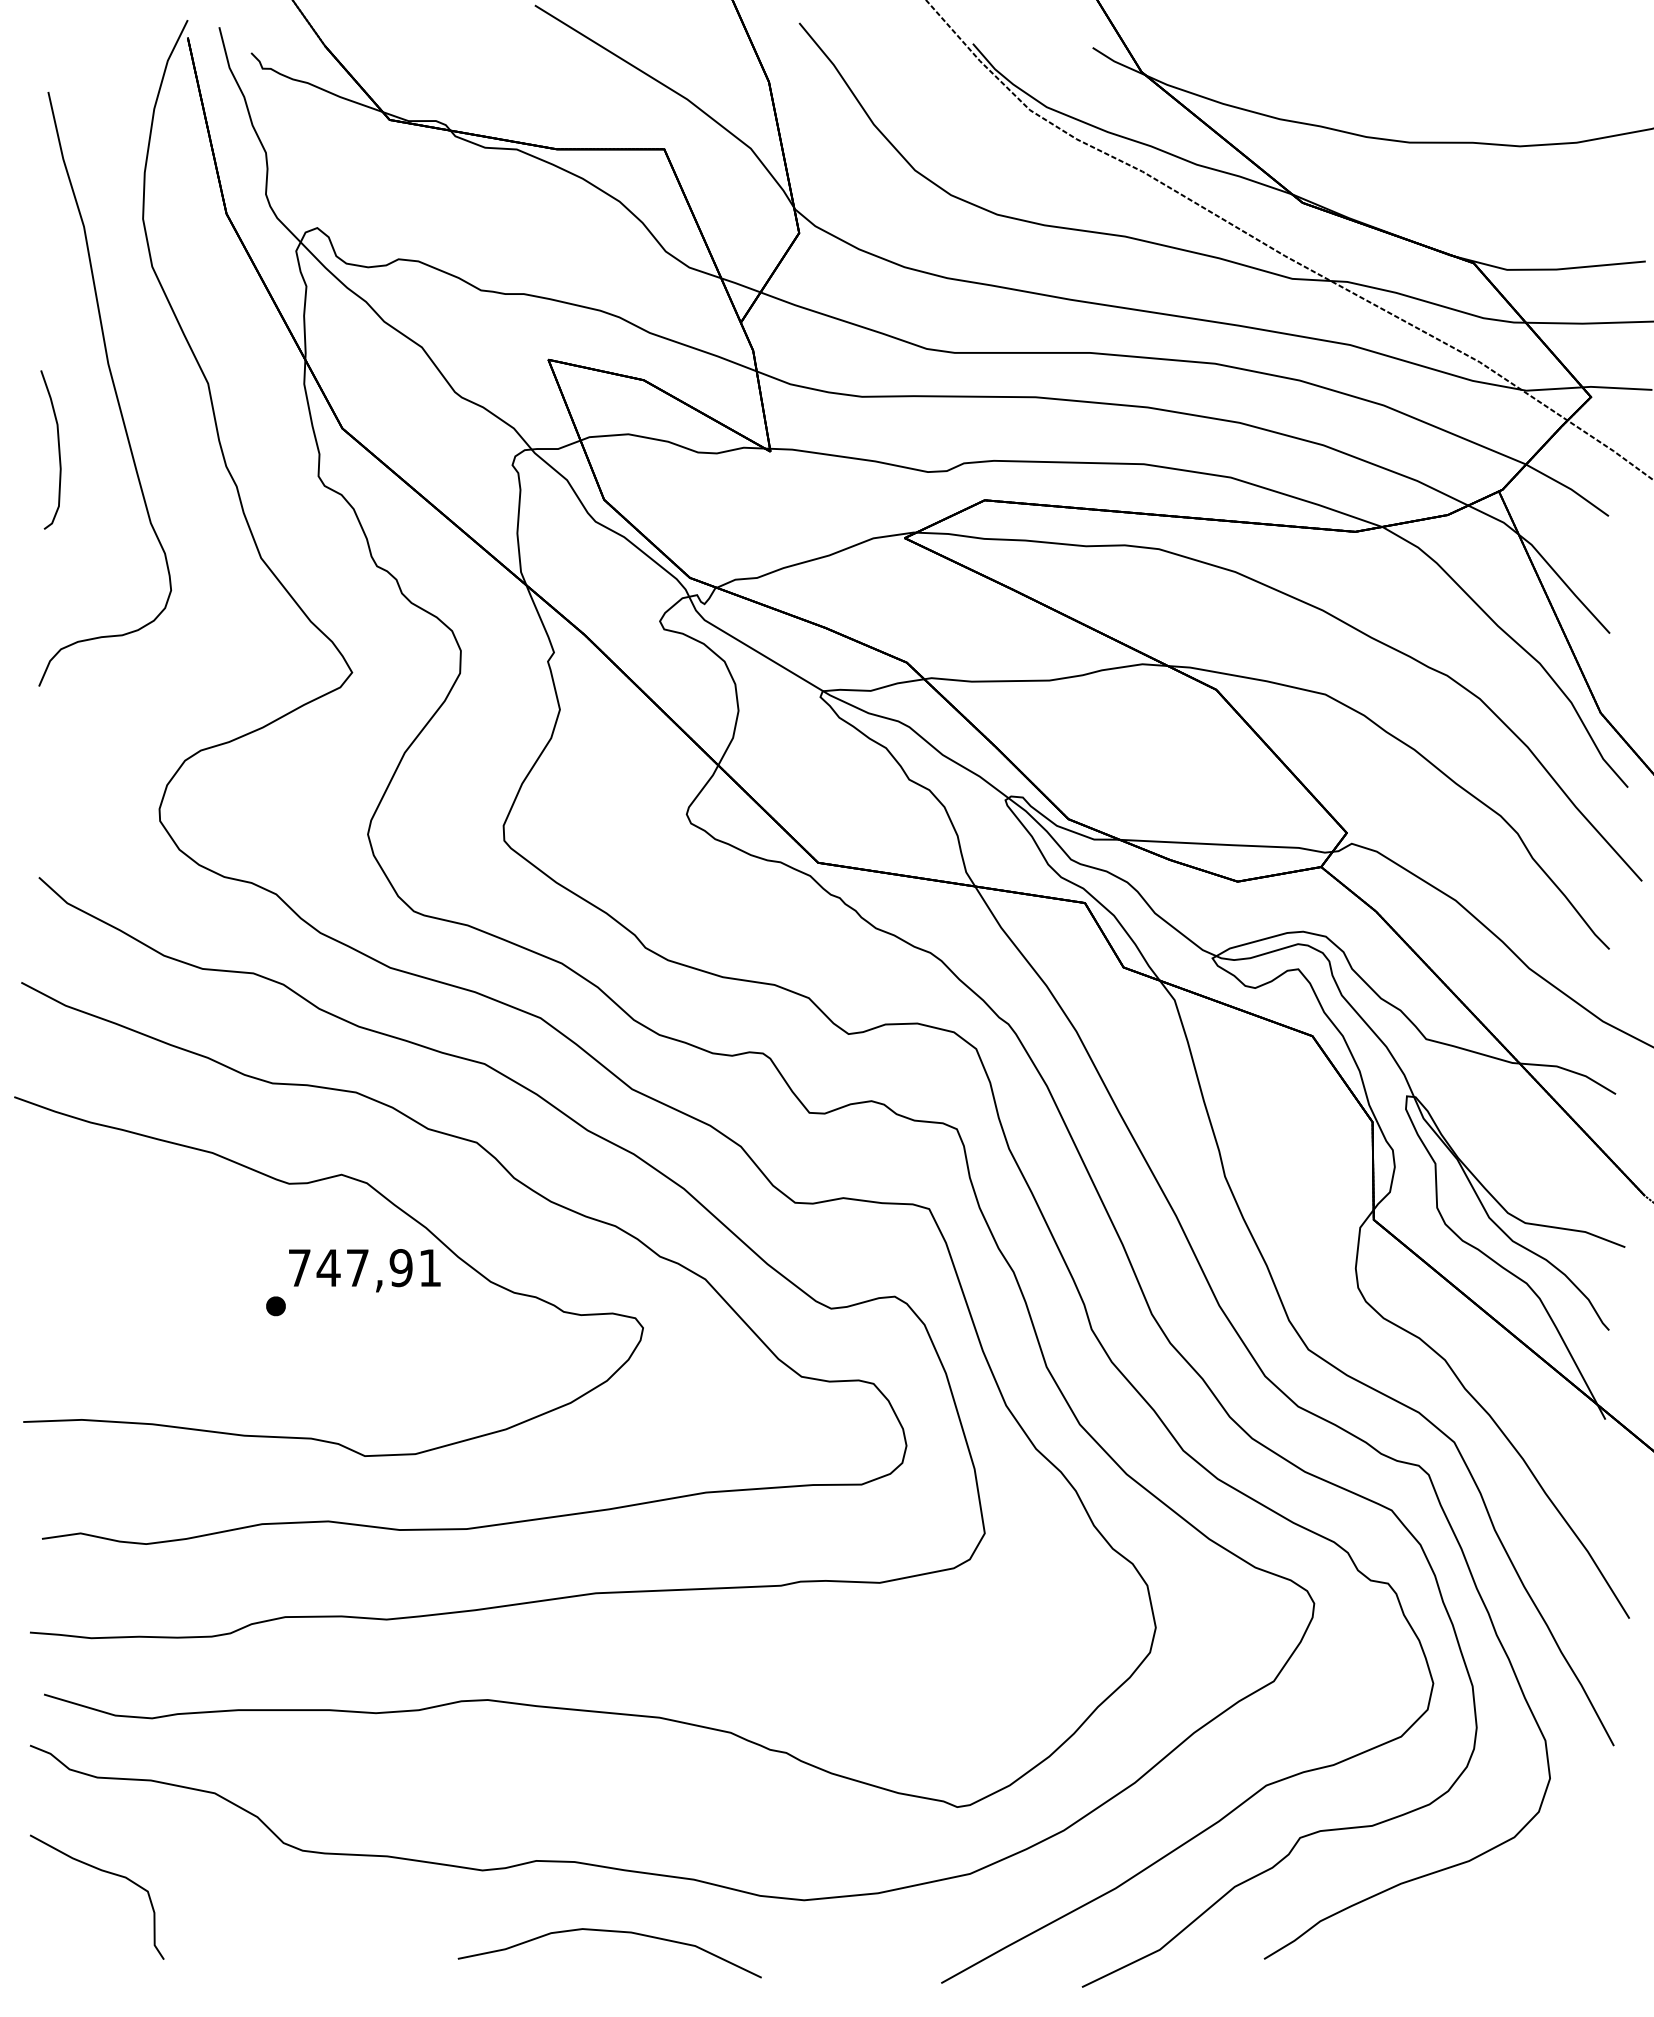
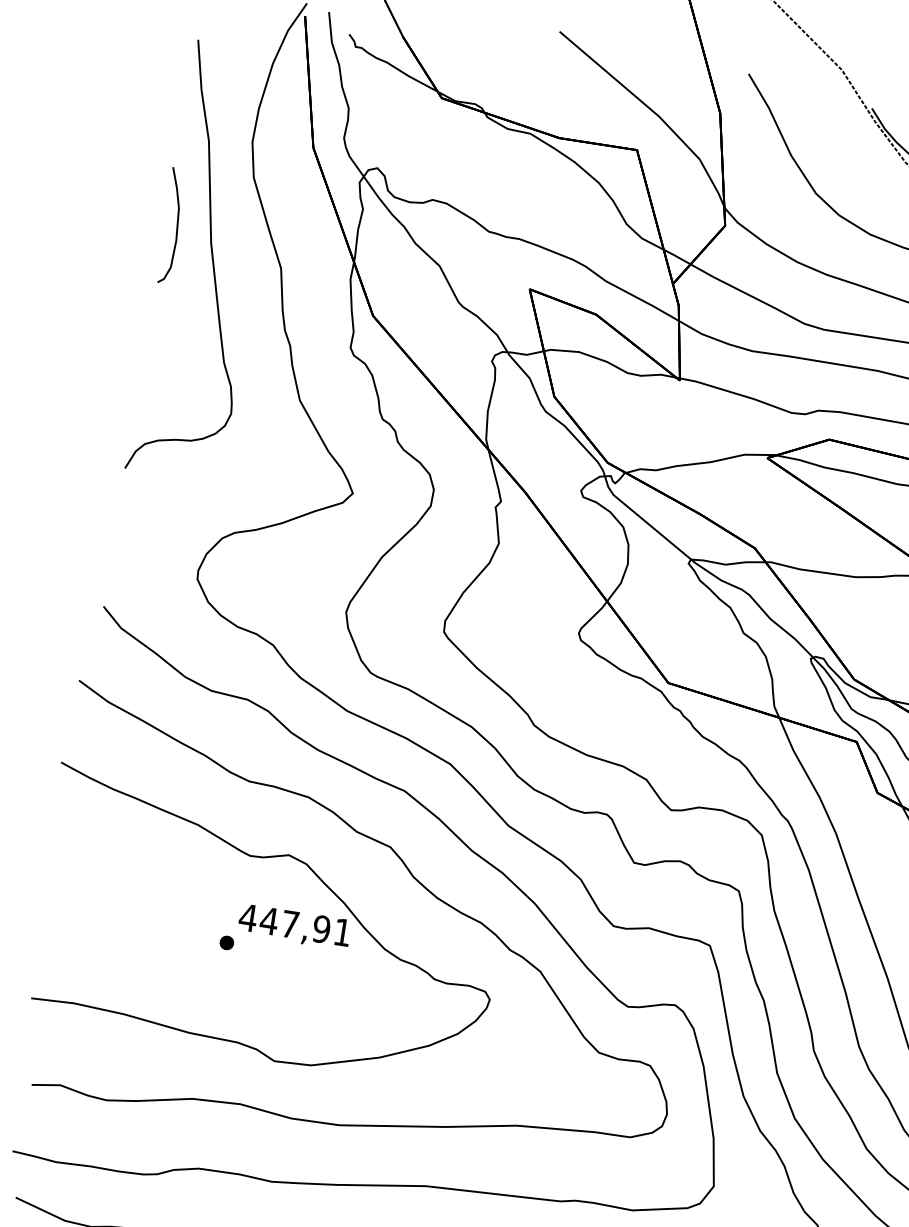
curve: (58, 449) -> (176, 226), moved
text: (299, 1267) -> (248, 917), 747,91 -> 447,91

